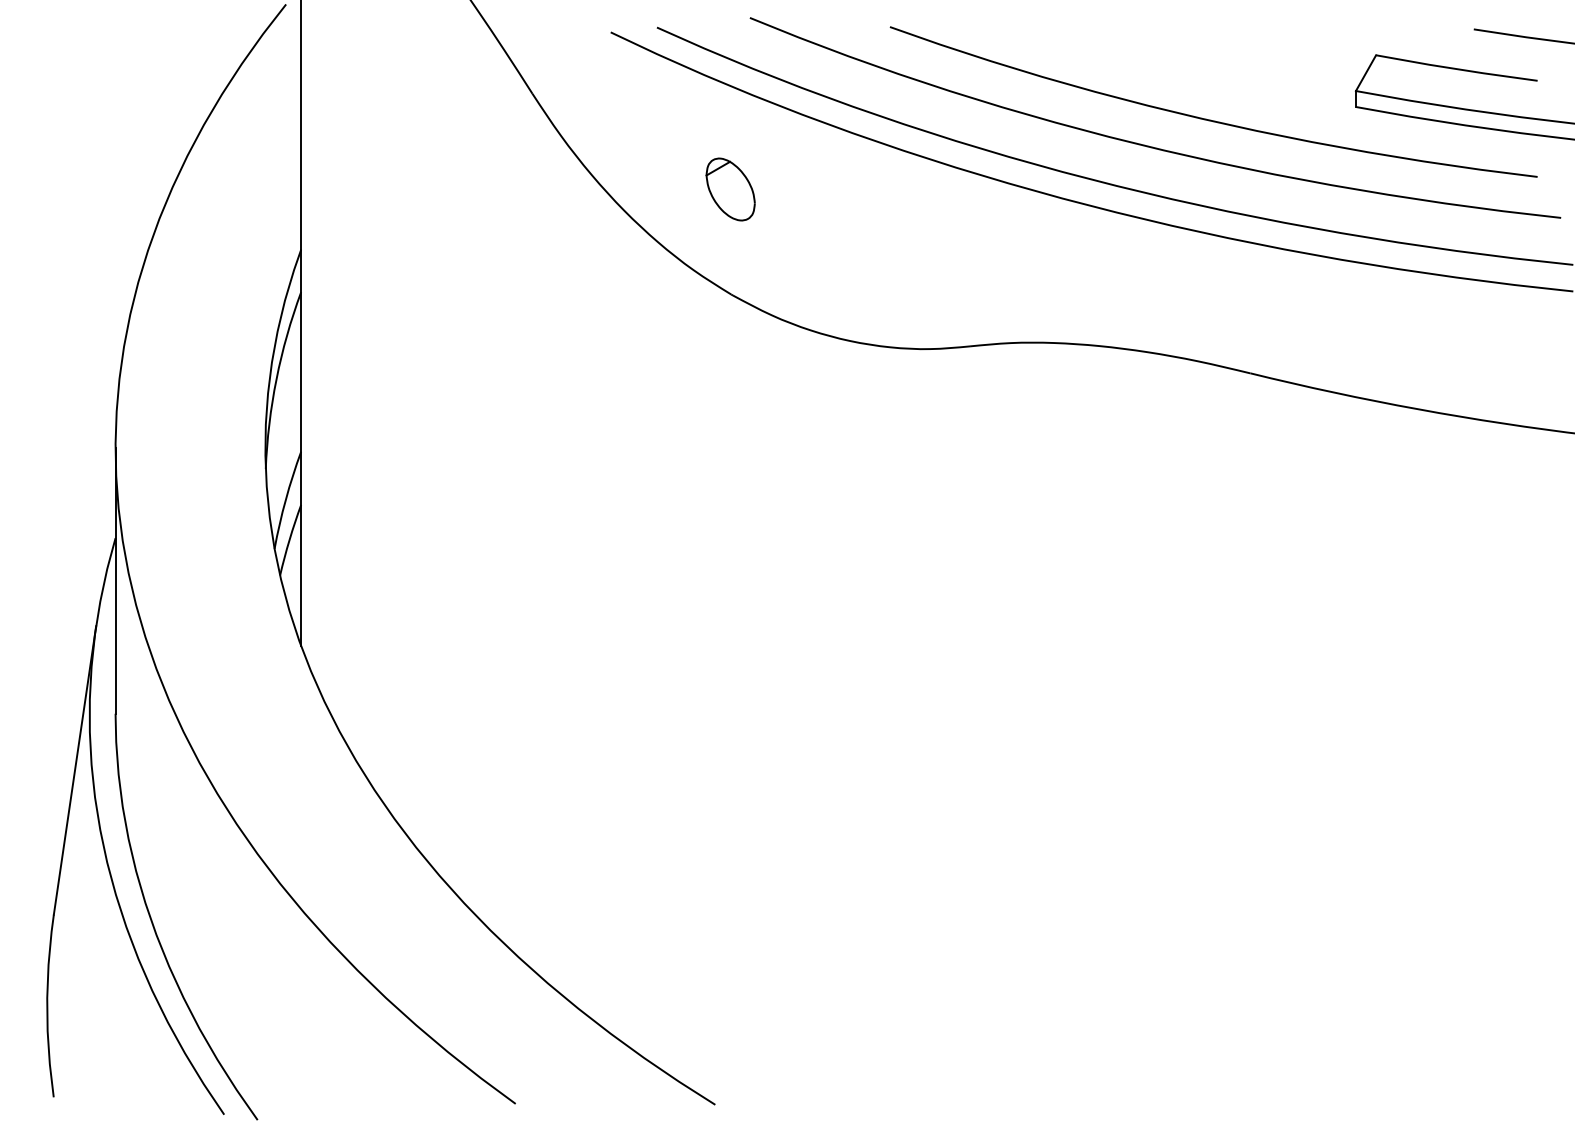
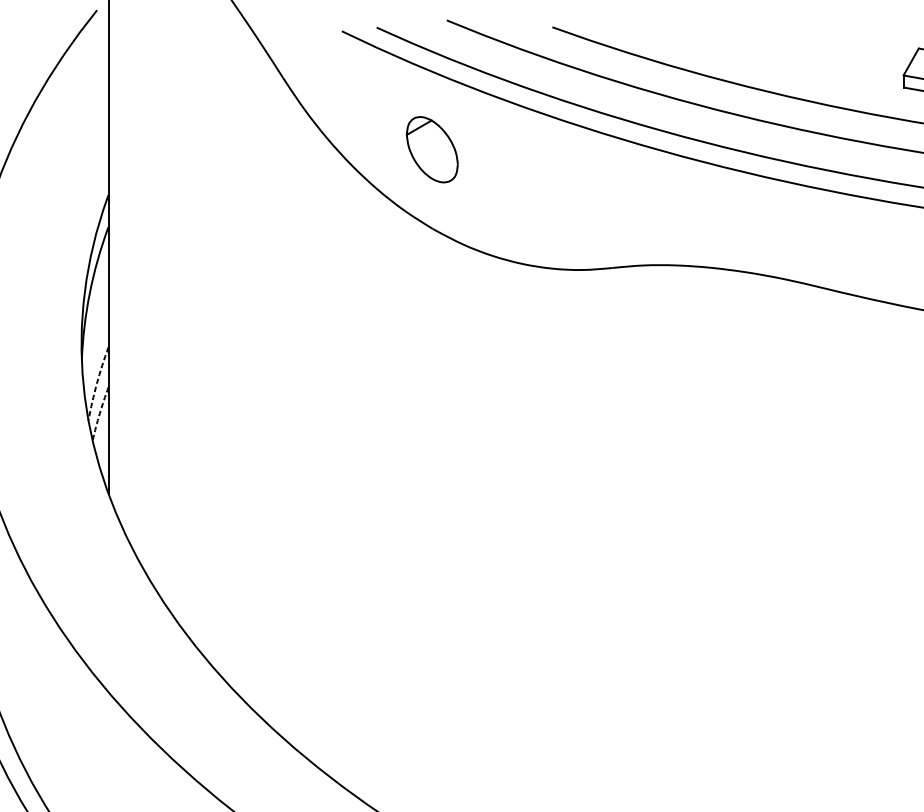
part: (730, 189) -> (432, 149), size x1.4
arc: (285, 499) -> (96, 383), solid -> dashed
arc: (289, 539) -> (99, 413), solid -> dashed

